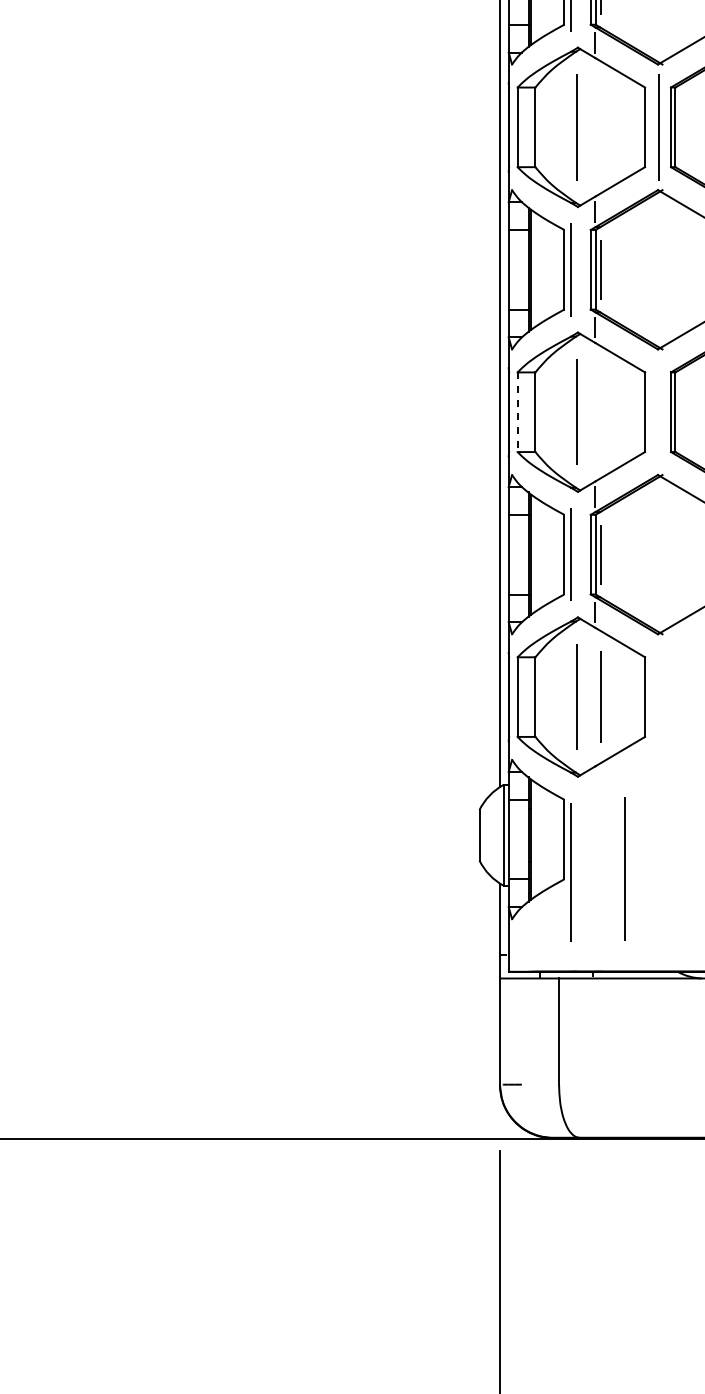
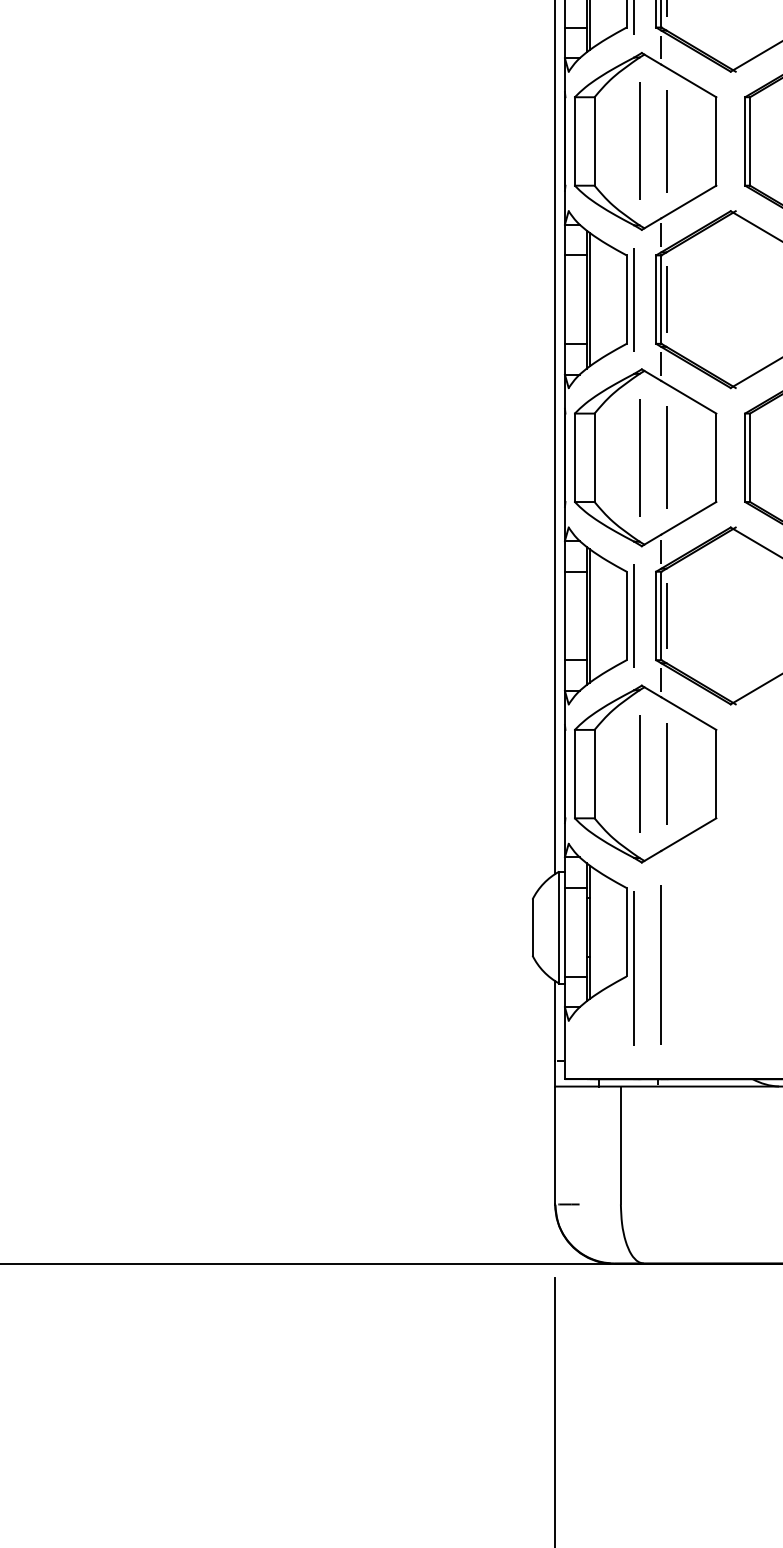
line: (600, 127) -> (666, 141), added
line: (658, 127) -> (731, 141), removed
line: (517, 412) -> (574, 458), dashed -> solid
line: (600, 412) -> (666, 458), added
line: (624, 868) -> (660, 964), moved

